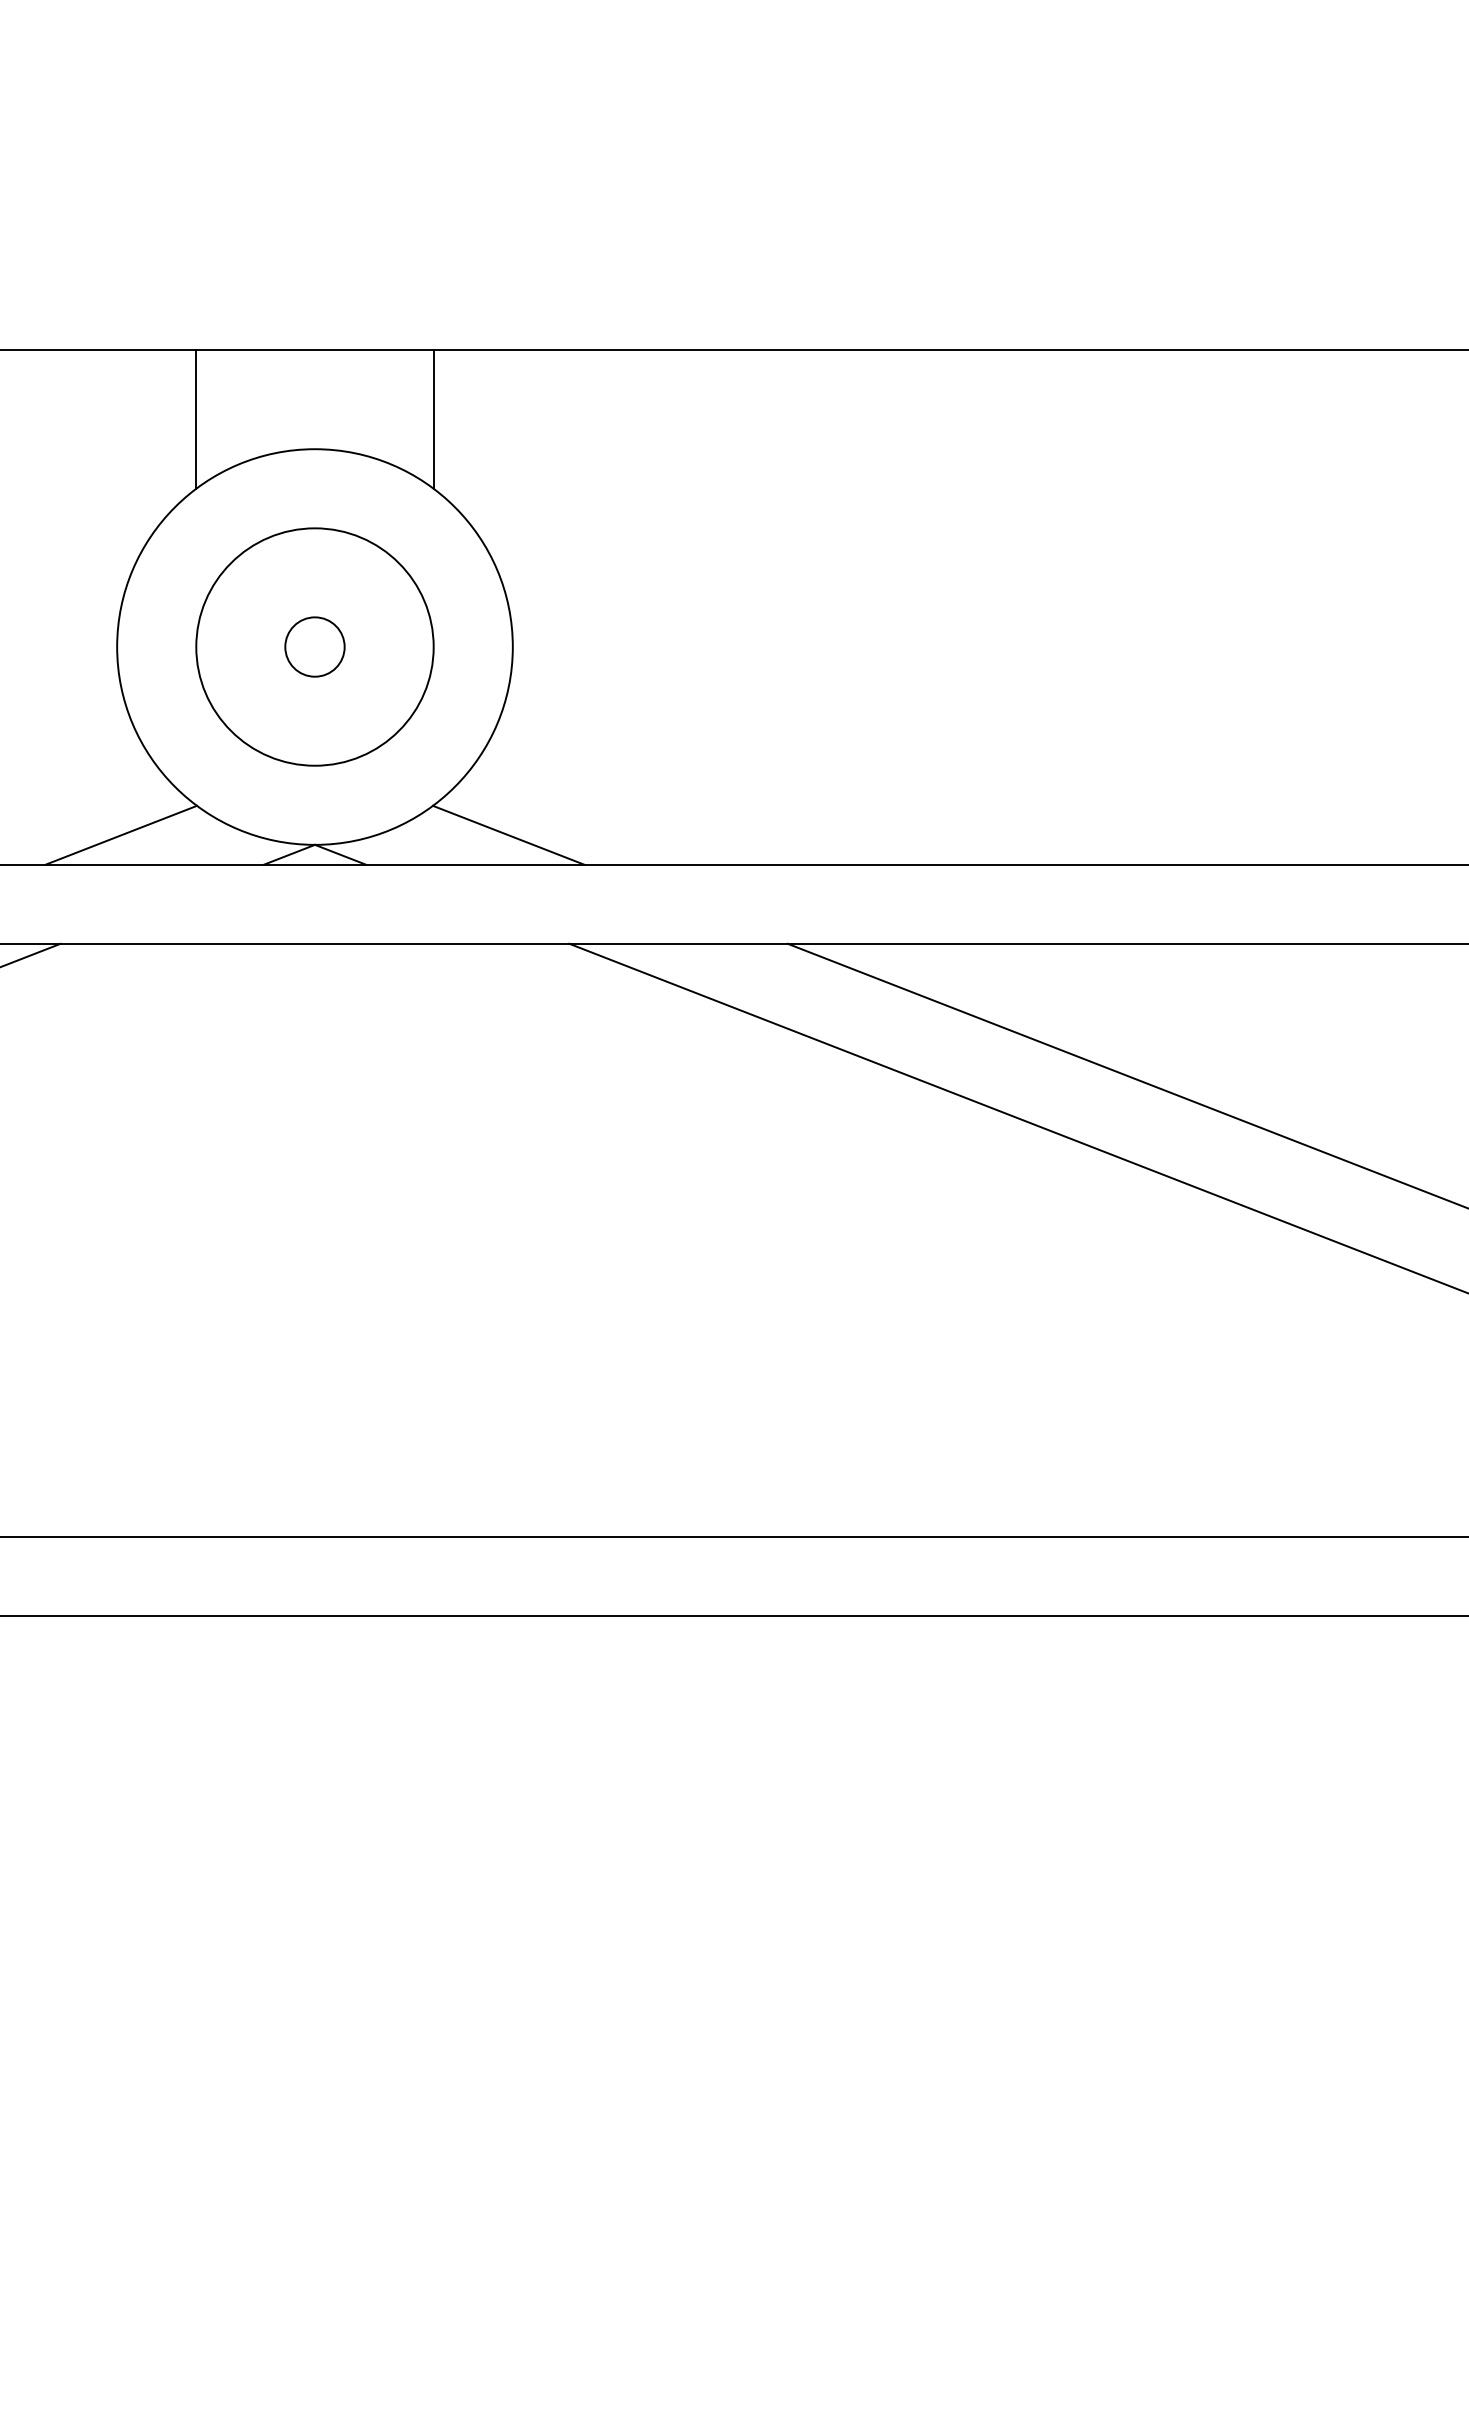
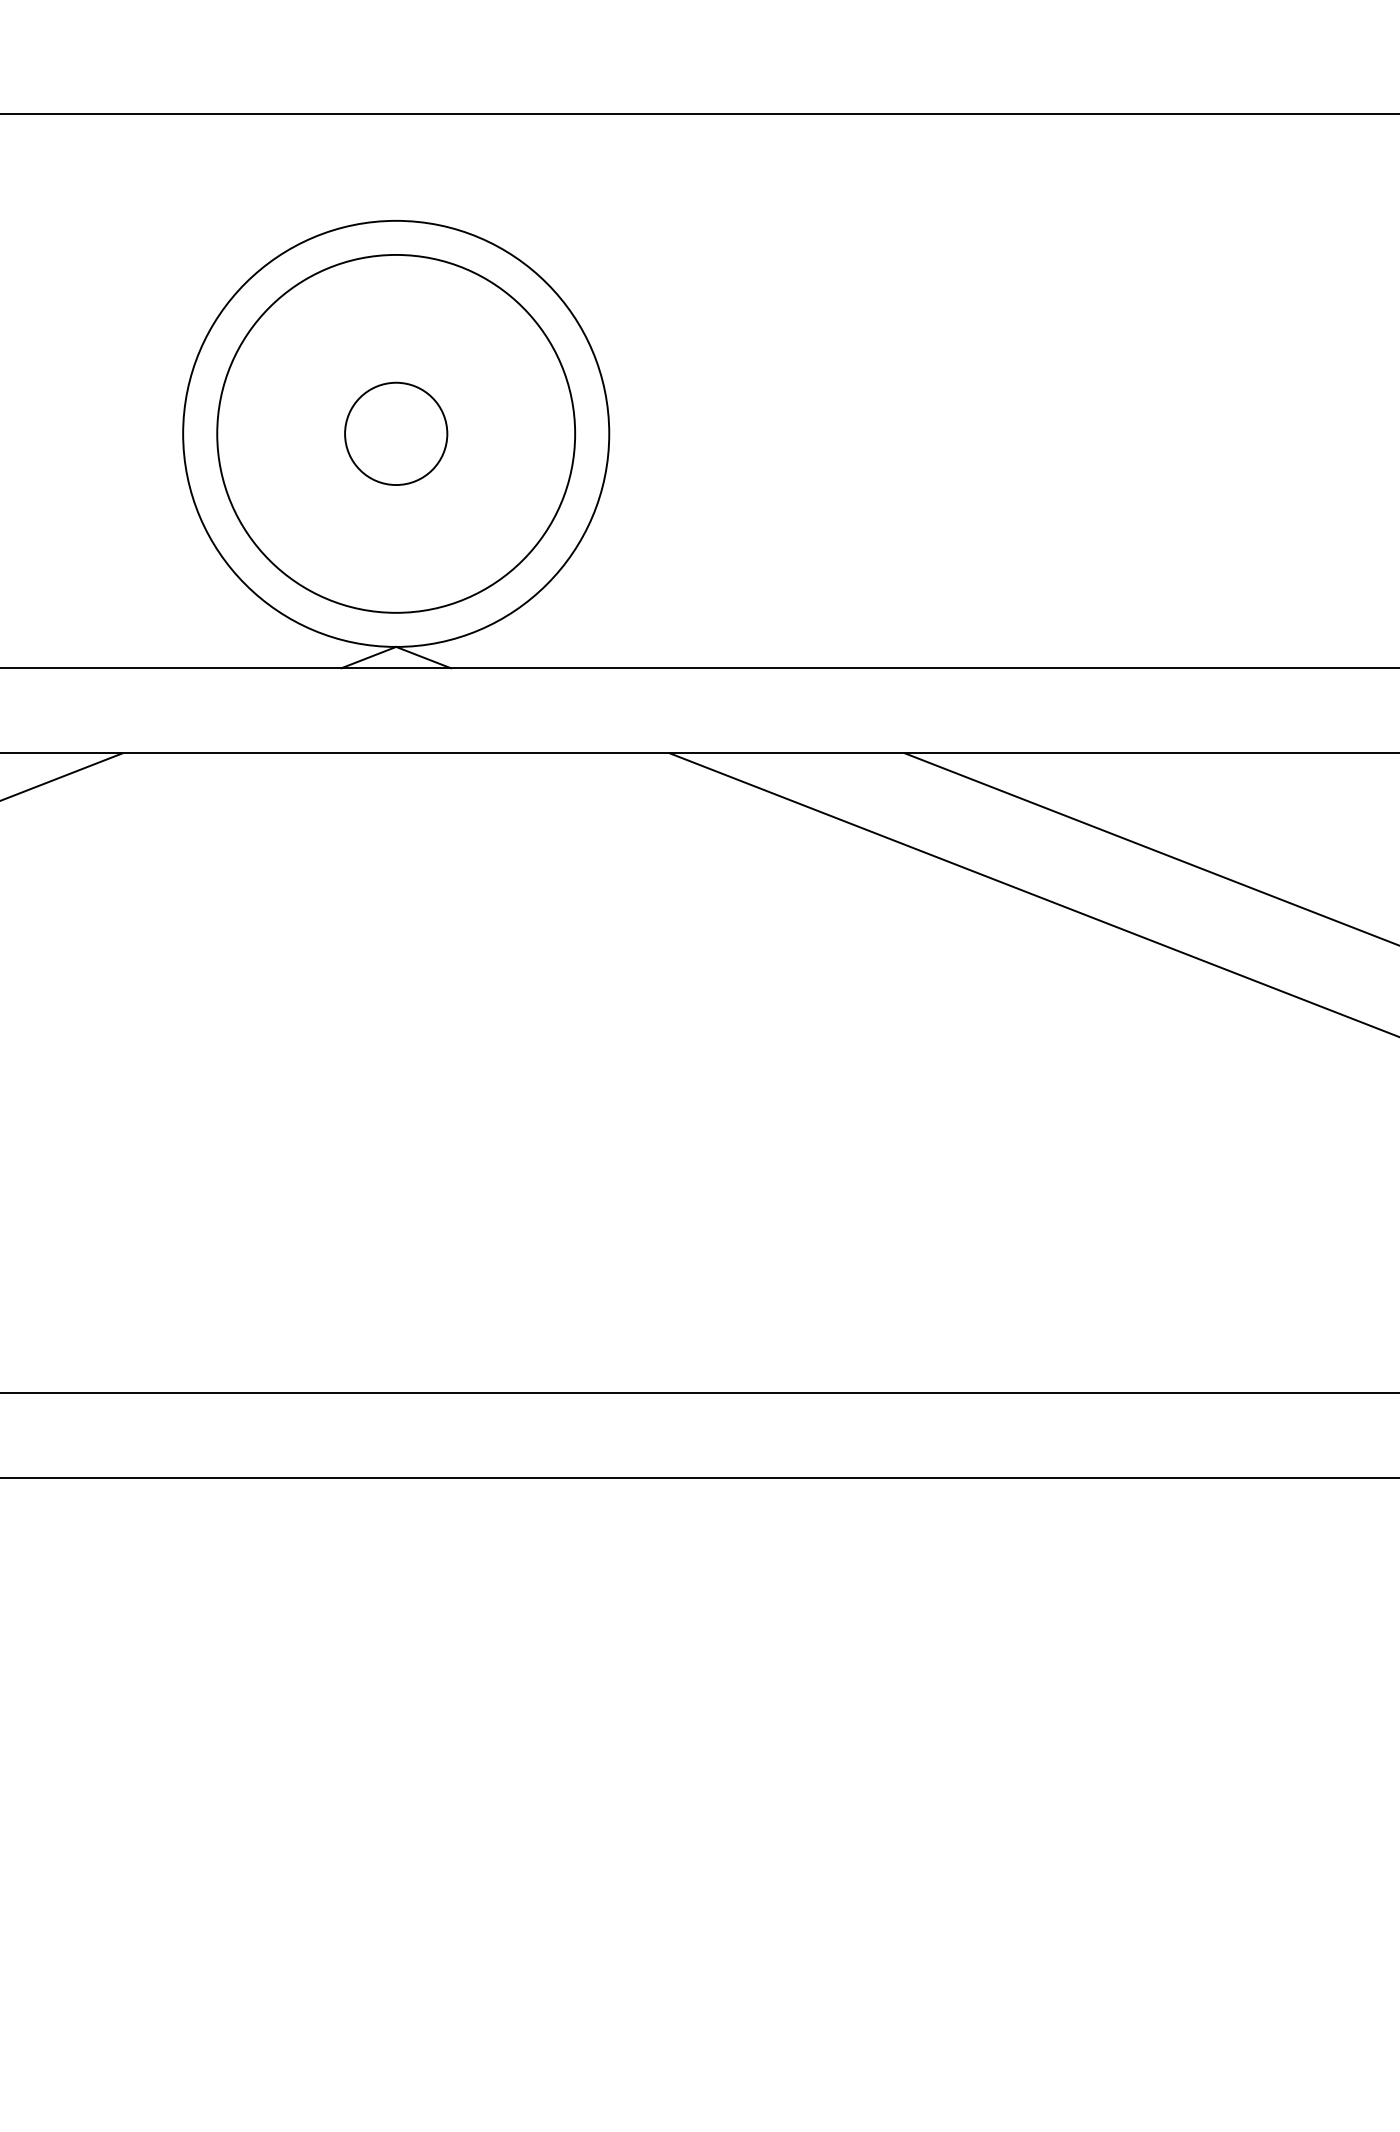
line: (196, 419) -> (268, 188), removed
line: (433, 419) -> (523, 188), removed
circle: (314, 646) -> (395, 433), size x1.4
circle: (314, 646) -> (395, 433), size x1.6
line: (121, 834) -> (187, 635), removed
line: (508, 834) -> (604, 635), removed

